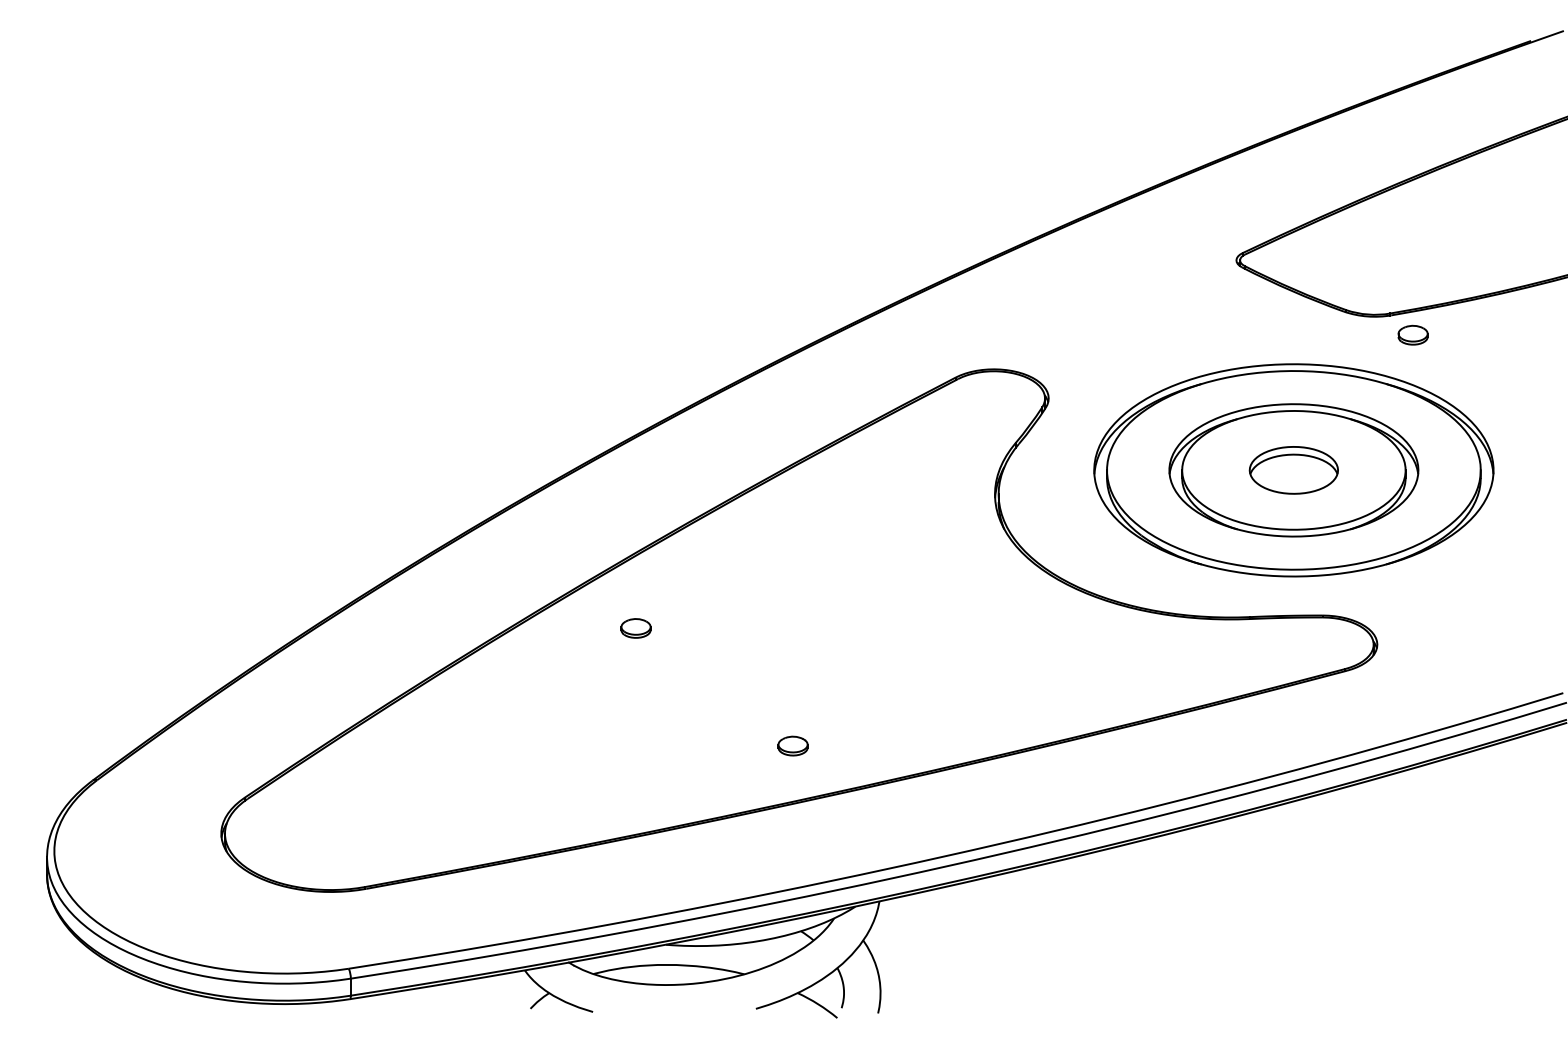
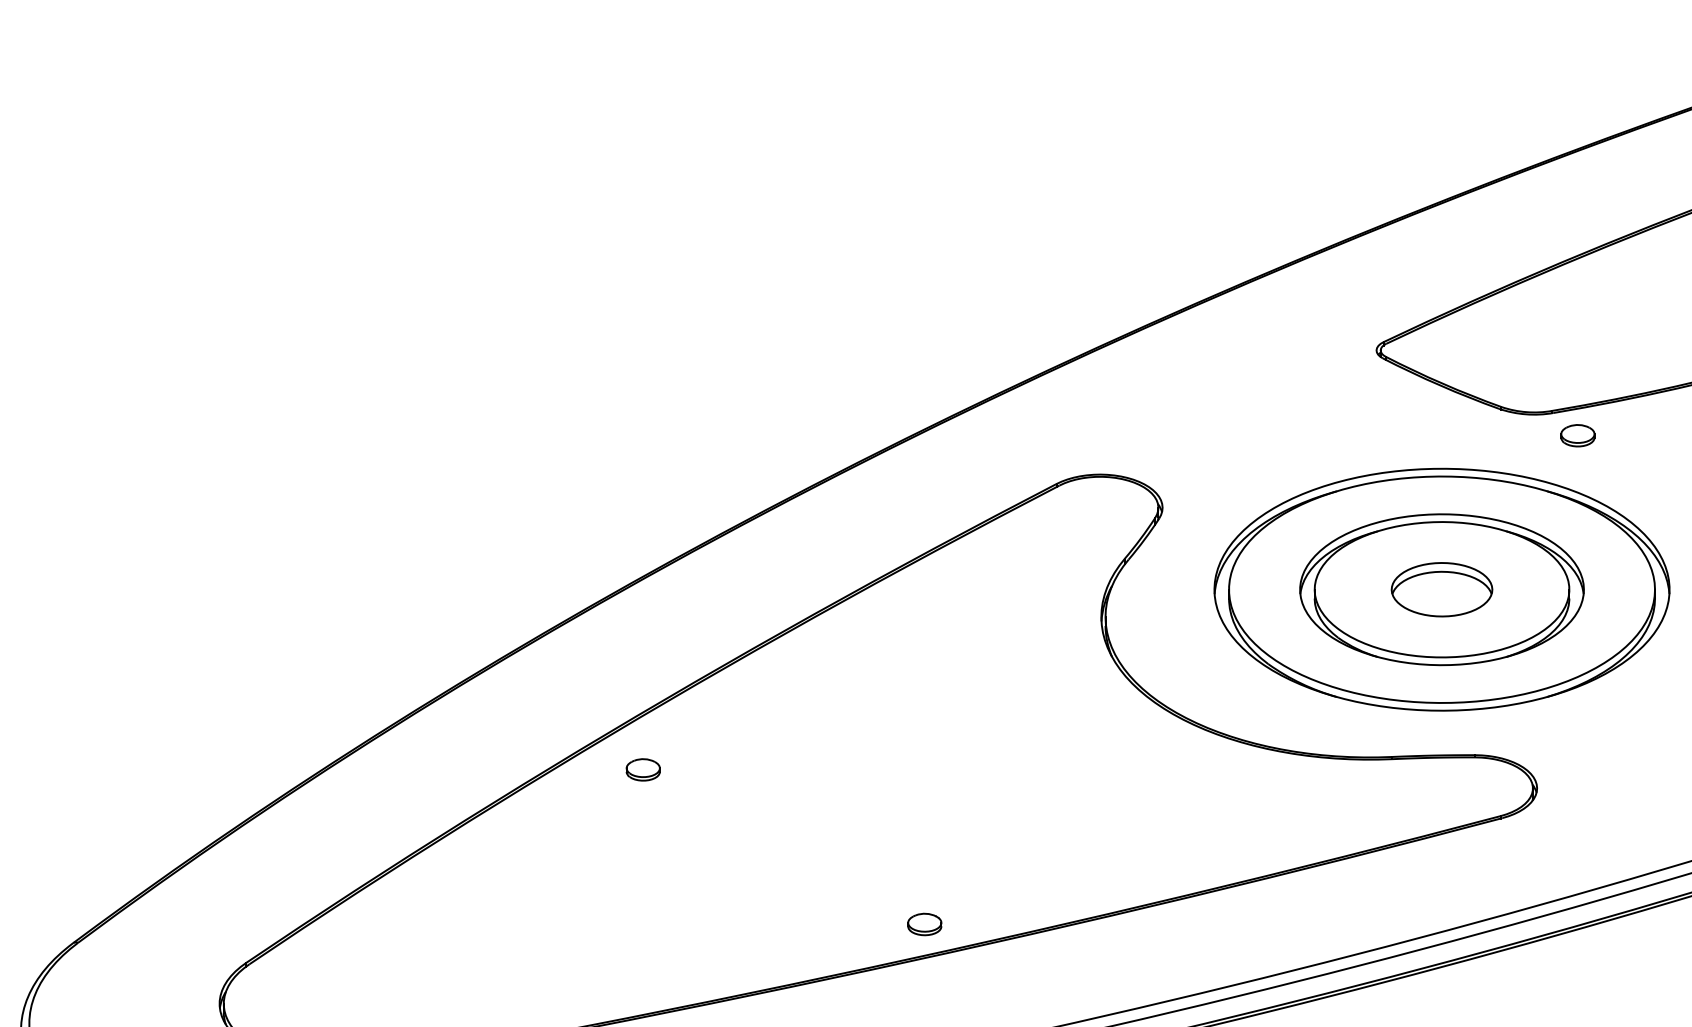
part: (635, 628) -> (642, 769), moved
part: (792, 745) -> (924, 923), moved

